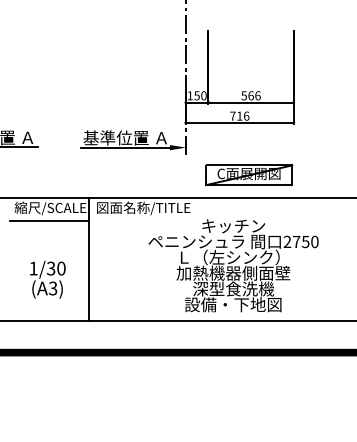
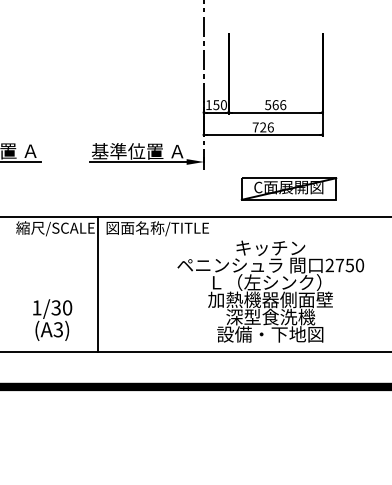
text: (239, 115) -> (262, 126), 716 -> 726
part: (249, 174) -> (289, 188), moved
line: (48, 220) -> (53, 241), removed
text: (233, 265) -> (270, 291), moved
text: (47, 279) -> (52, 319), moved

